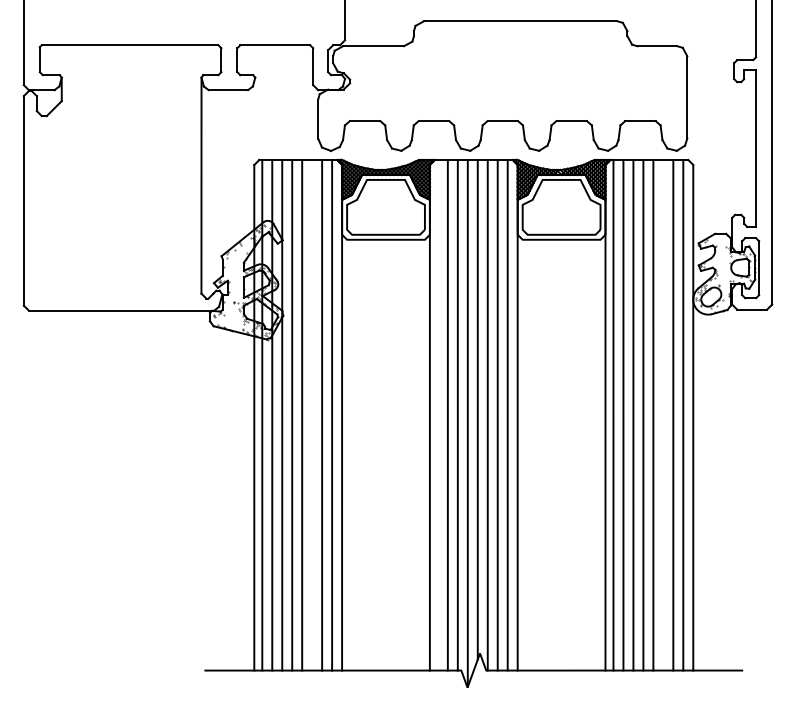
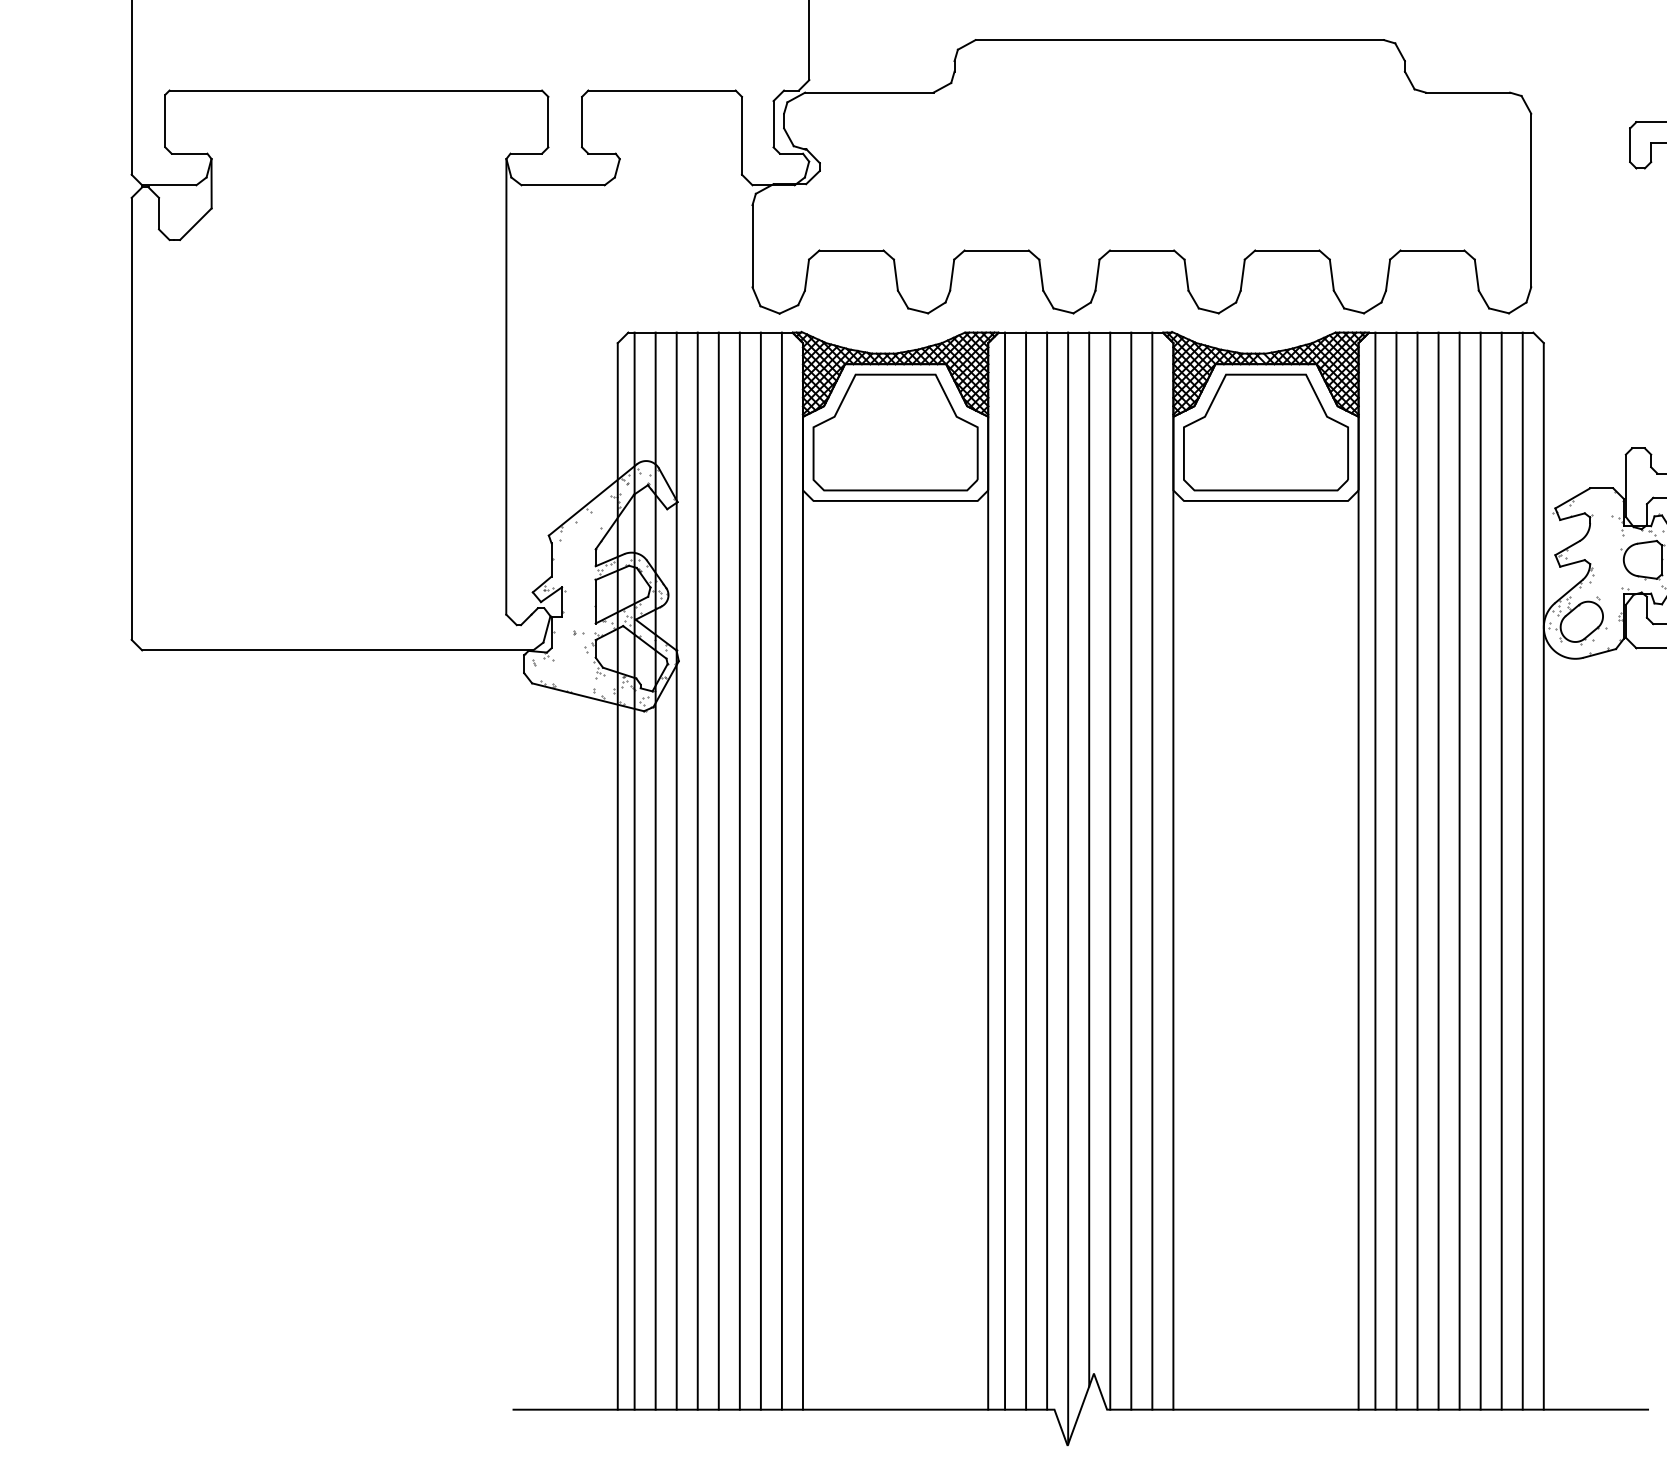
line: (312, 414) -> (740, 869), added
line: (437, 414) -> (1004, 869), added
line: (663, 414) -> (1480, 869), added

